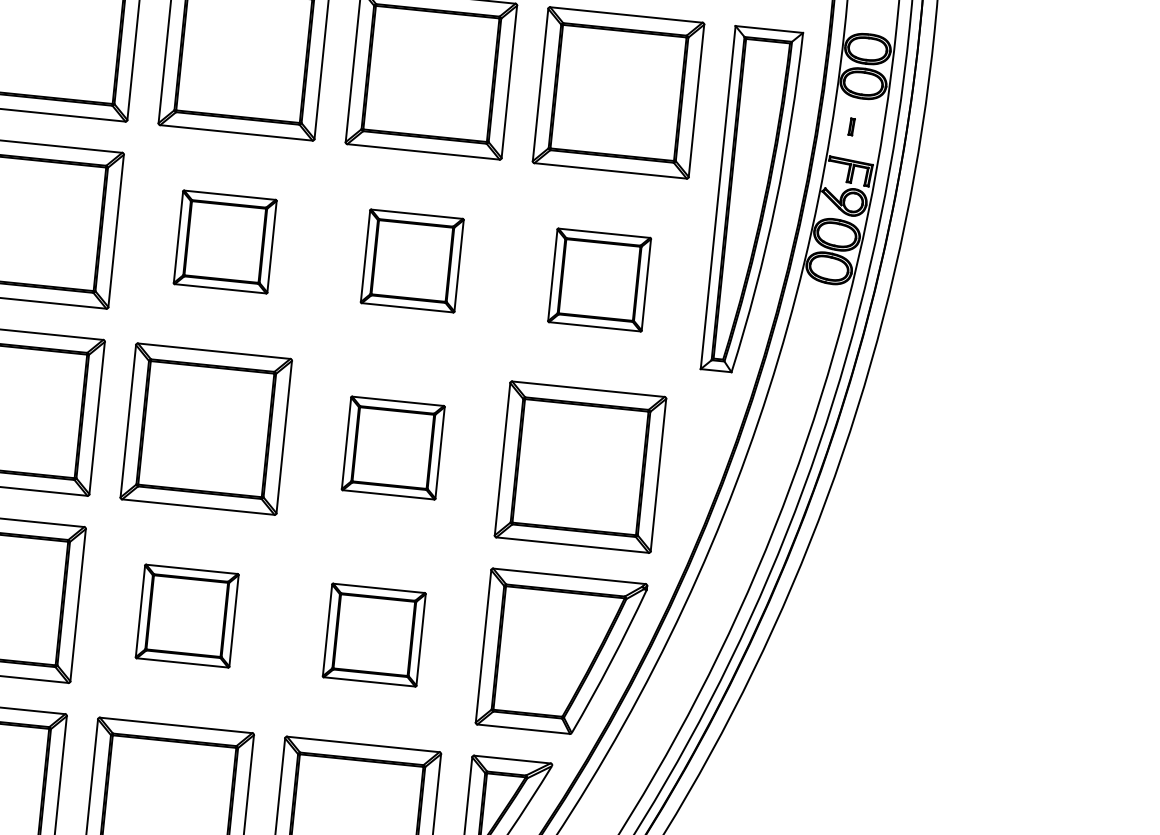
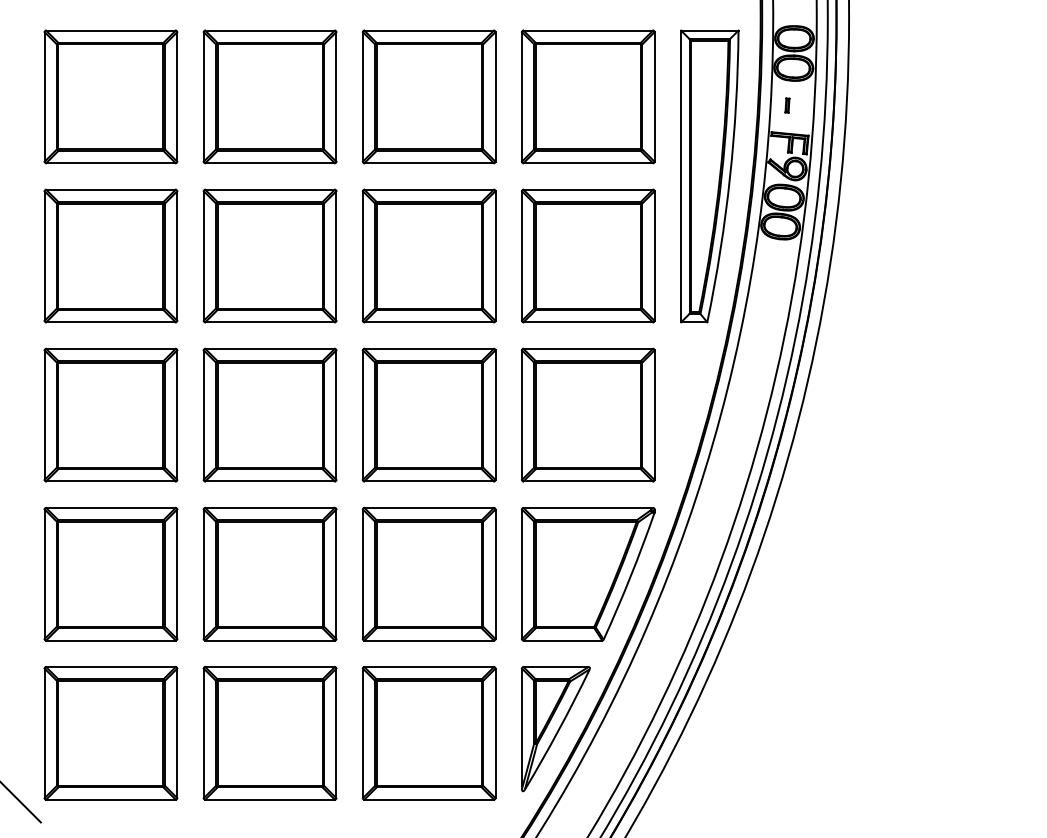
part: (224, 241) -> (269, 255), size x1.67
part: (411, 260) -> (428, 255), size x1.67
part: (599, 279) -> (588, 255), size x1.67
part: (392, 447) -> (428, 414), size x1.67
part: (186, 615) -> (269, 573), size x1.67
part: (373, 634) -> (428, 573), size x1.67

